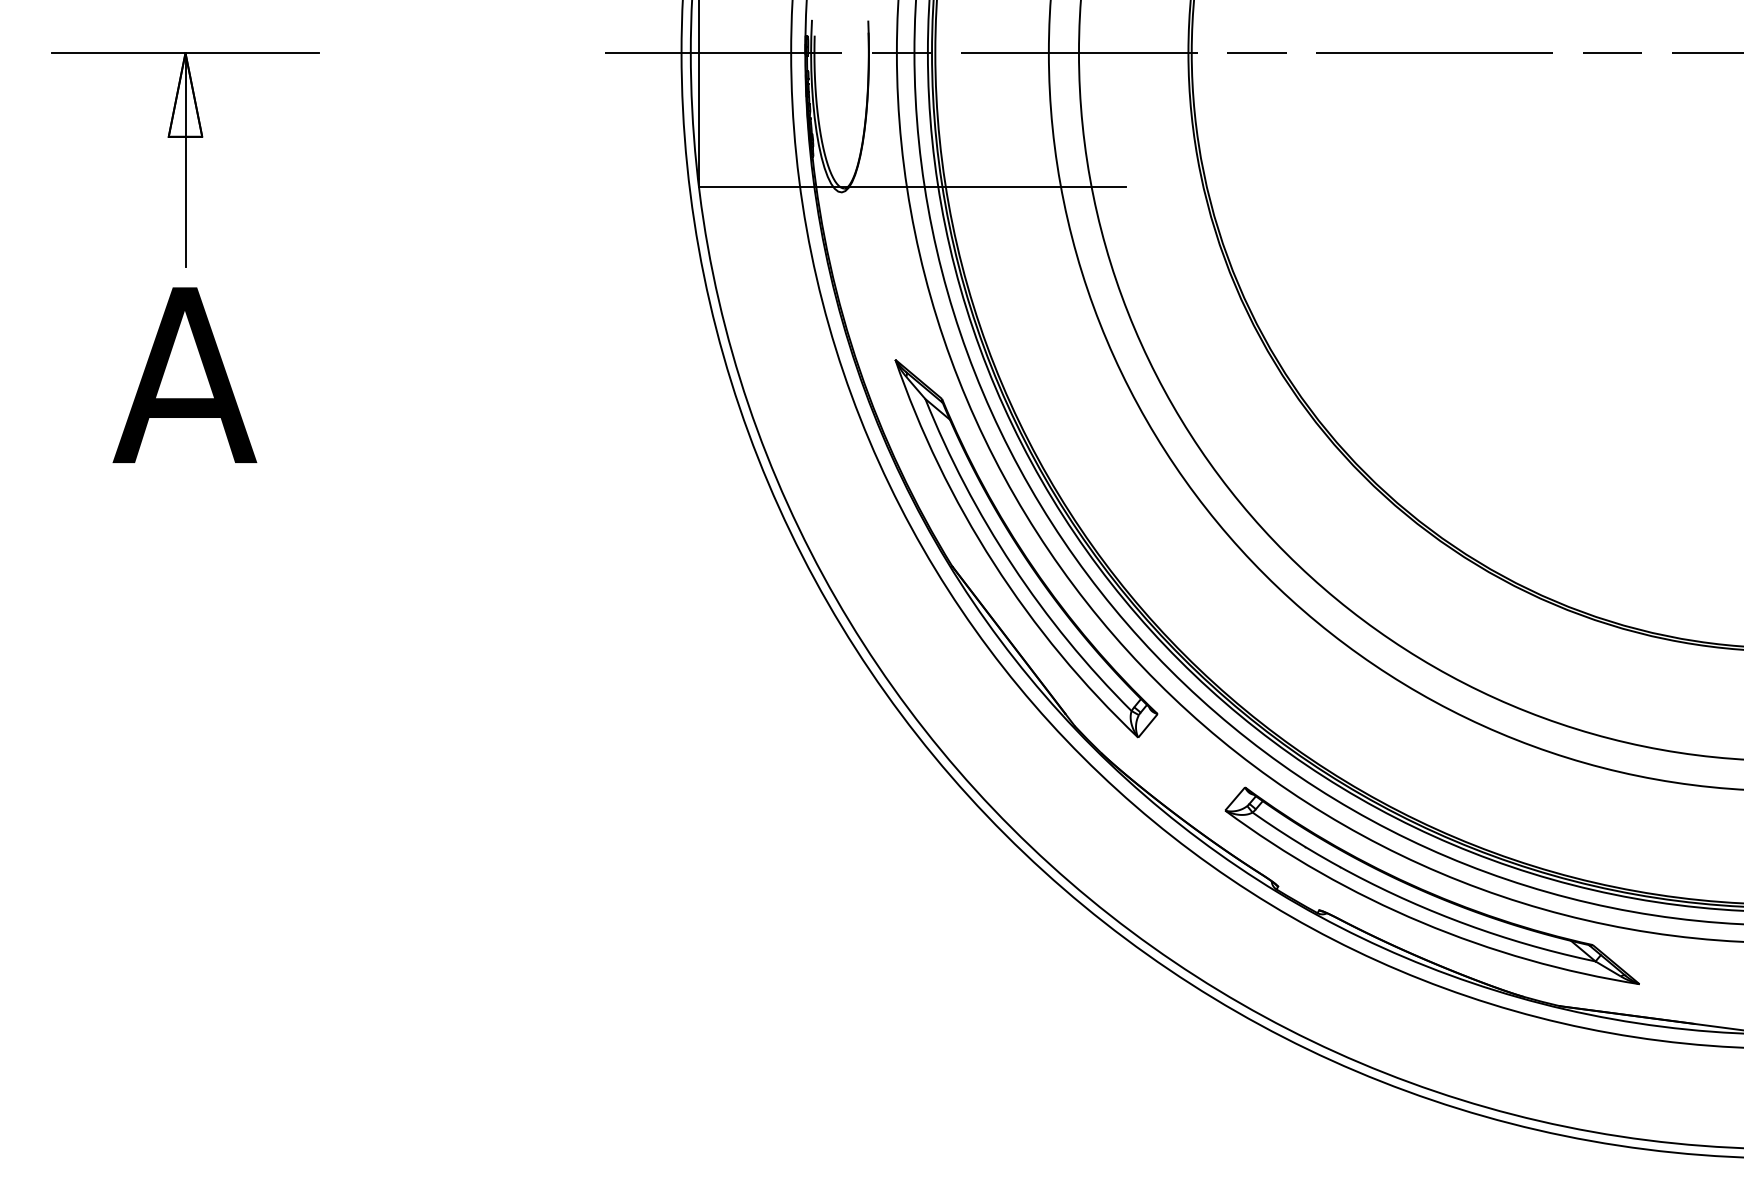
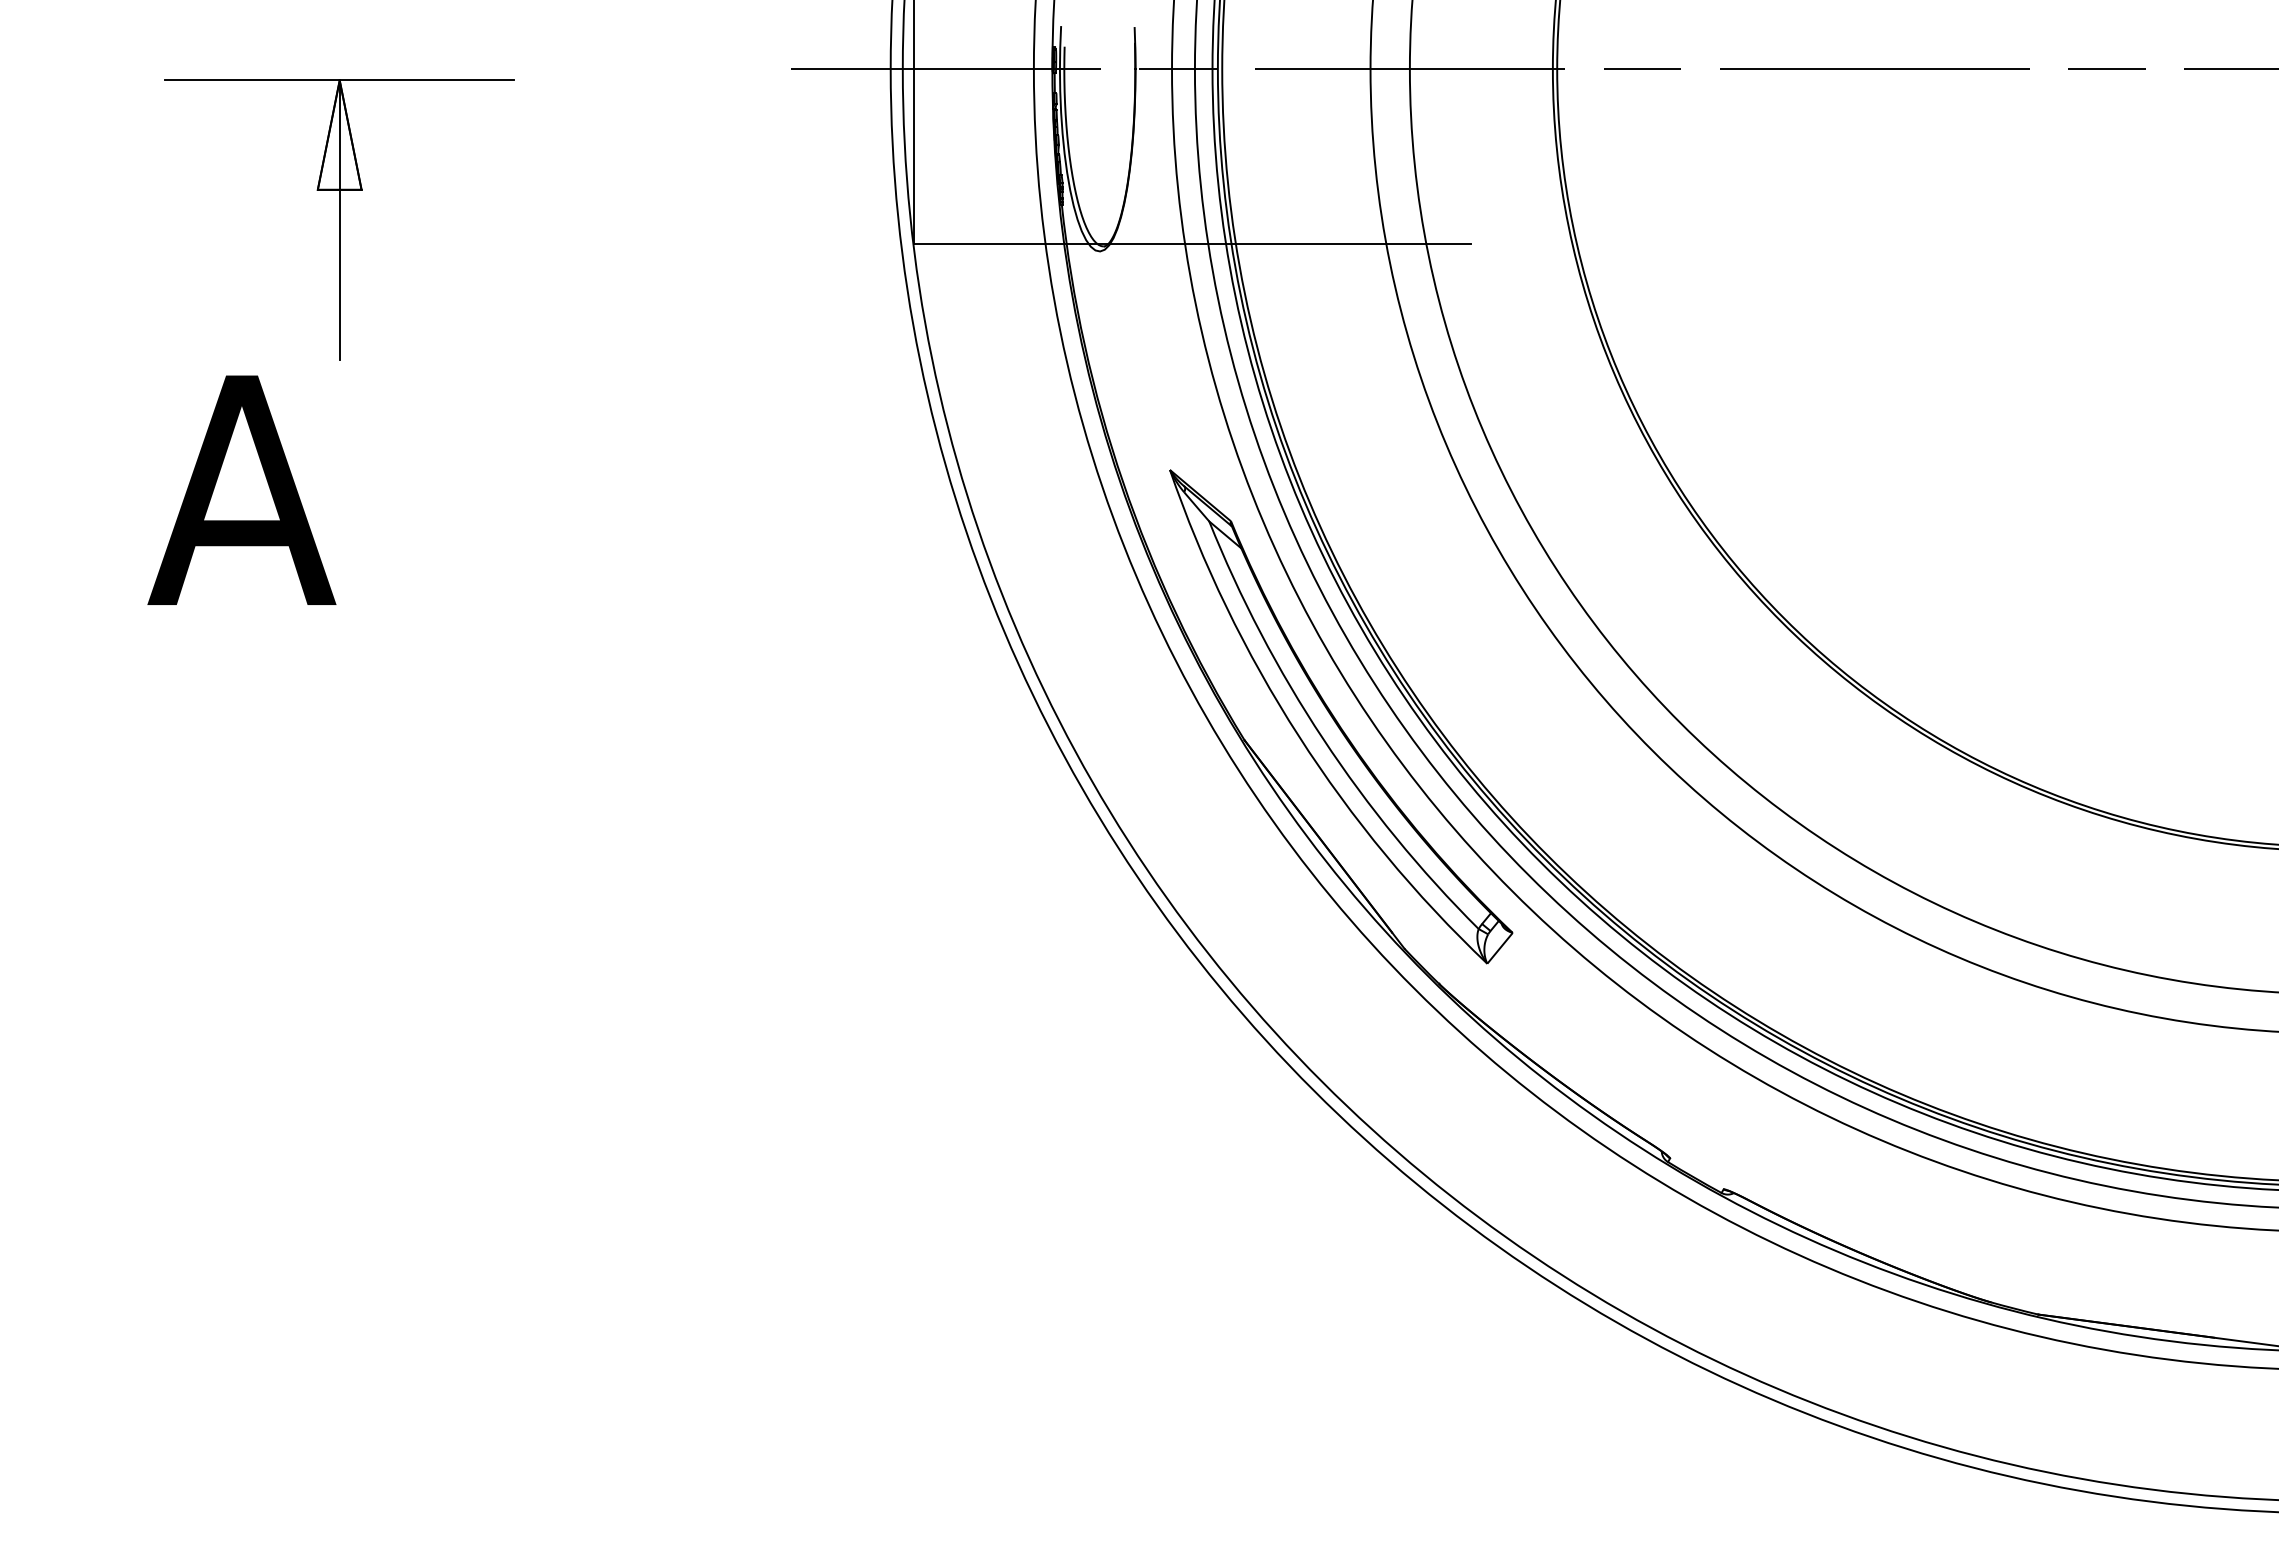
part: (185, 159) -> (339, 219), moved
part: (1430, 892) -> (1868, 1165), removed

